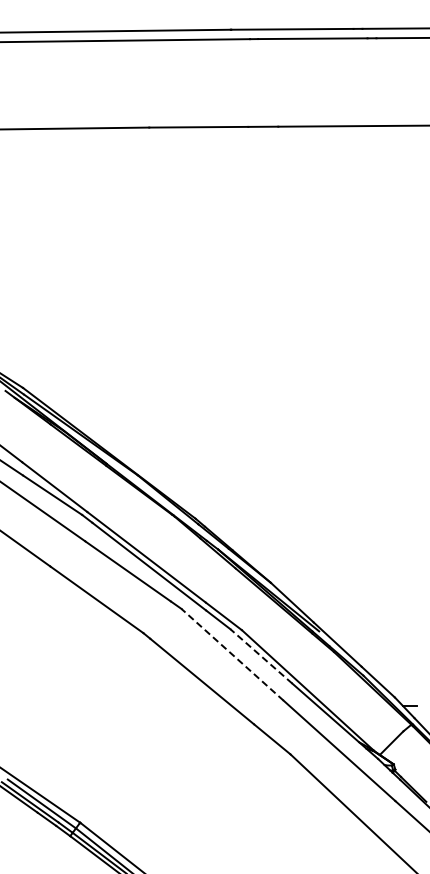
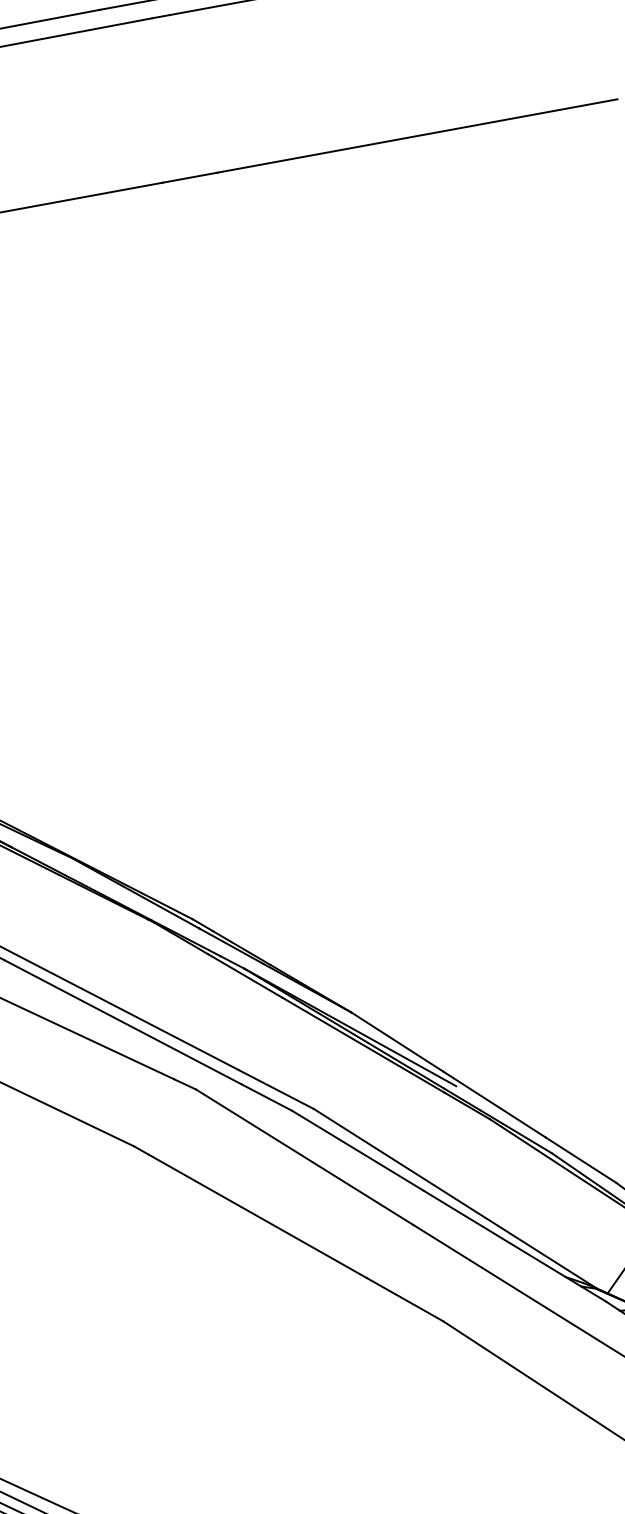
line: (232, 654) -> (304, 1156), dashed -> solid
line: (260, 656) -> (356, 1151), dashed -> solid

